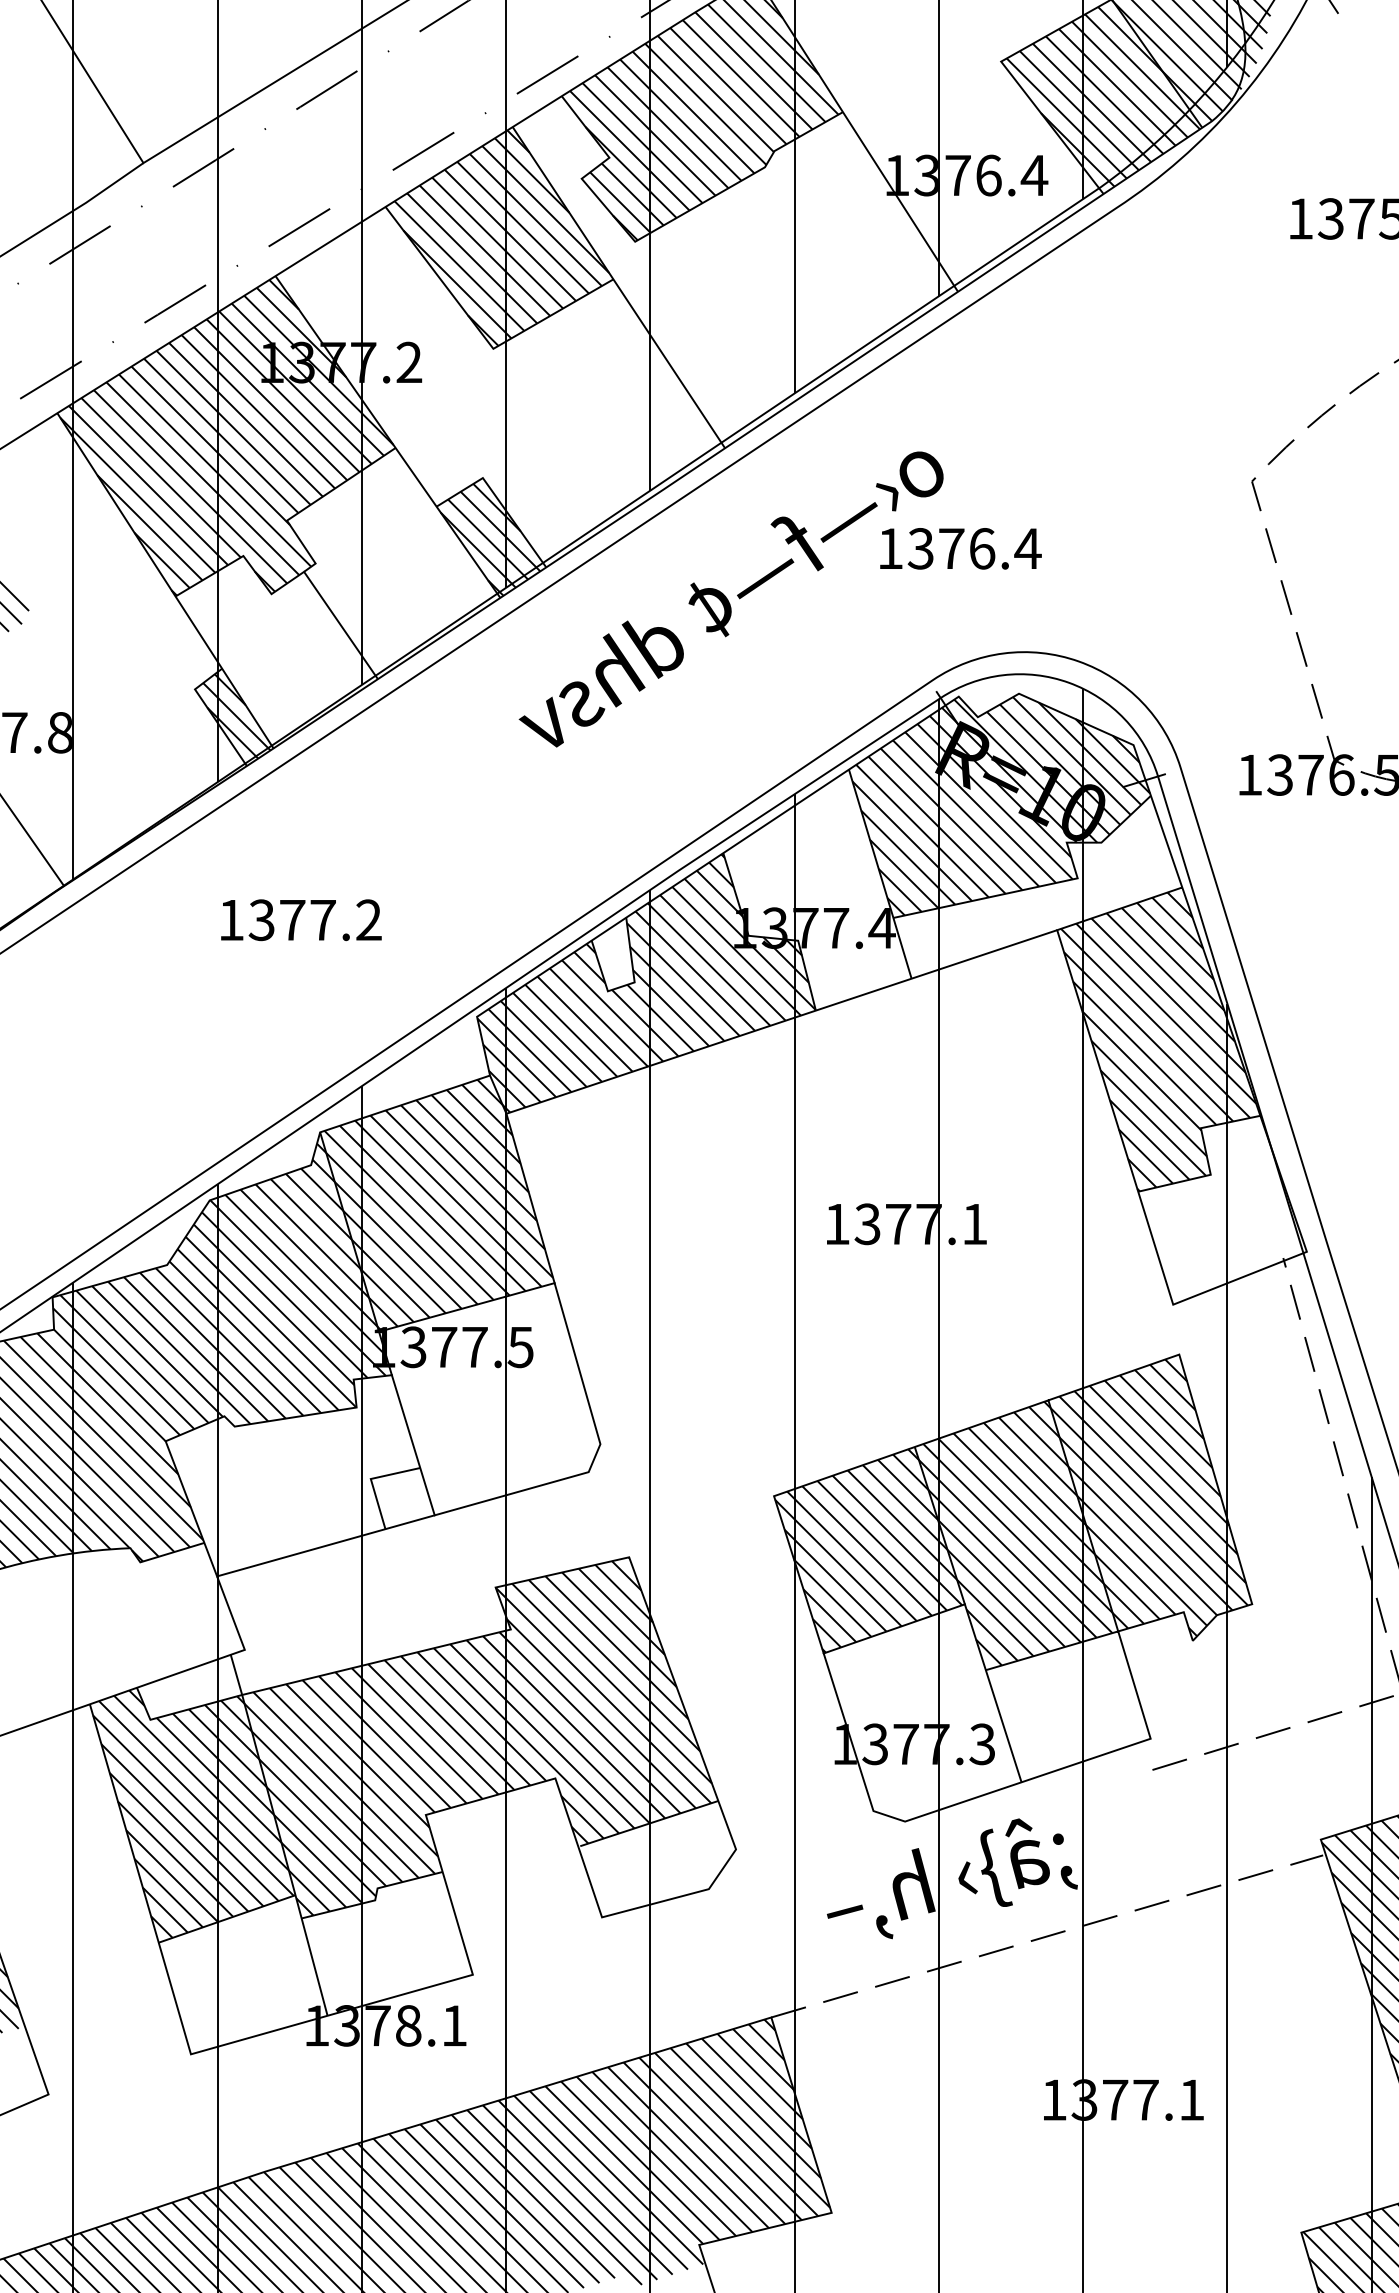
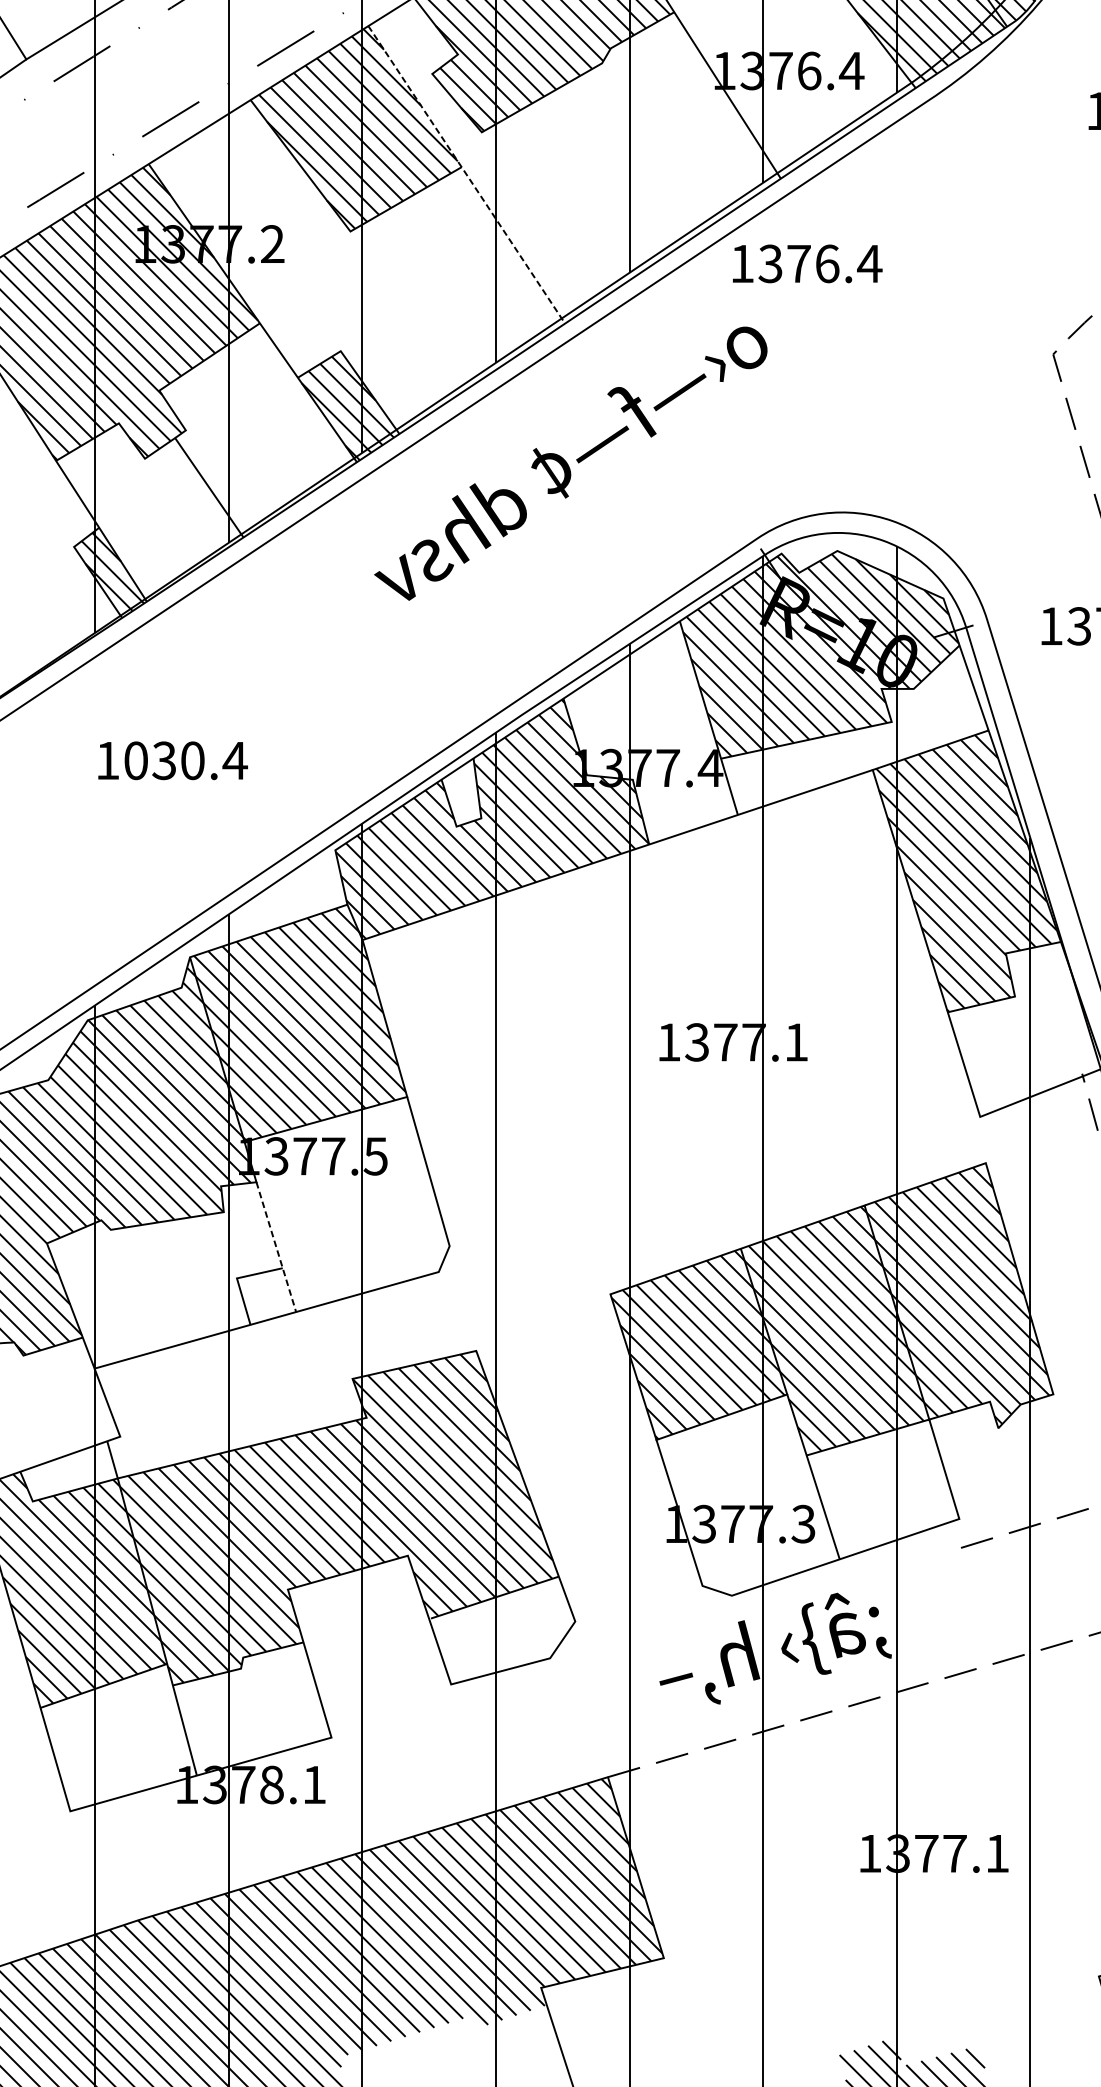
line: (618, 287) -> (466, 174), solid -> dashed
text: (960, 548) -> (807, 263), moved
text: (315, 920) -> (185, 761), 1377.2 -> 1030.4
line: (413, 1445) -> (276, 1247), solid -> dashed

